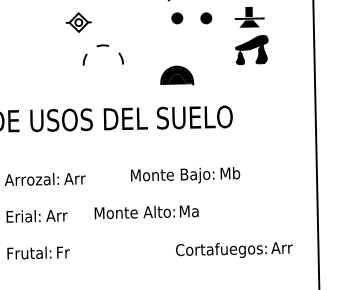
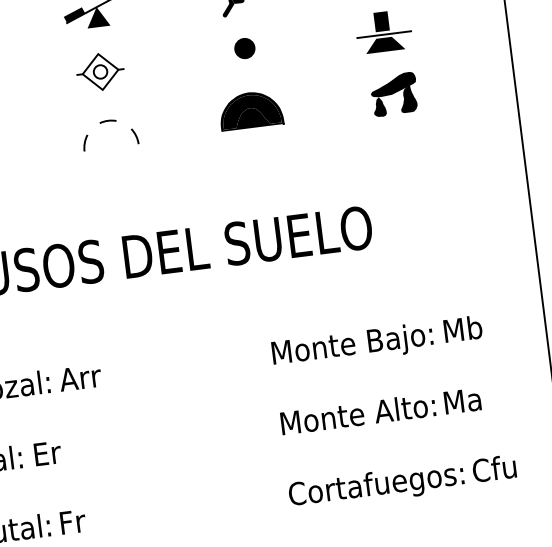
part: (206, 18) -> (301, 42), removed
part: (78, 22) -> (99, 71), moved
part: (251, 49) -> (393, 93), size x0.71
part: (103, 54) -> (110, 132), size x0.71
part: (177, 75) -> (251, 110), moved
text: (185, 175) -> (377, 342), moved
text: (146, 212) -> (380, 411), moved
text: (56, 215) -> (52, 452), Arr -> Er
text: (282, 247) -> (493, 468), Arr -> Cfu

